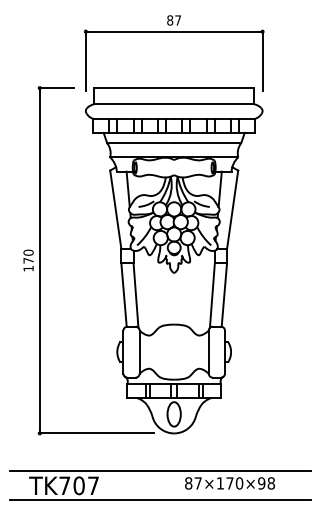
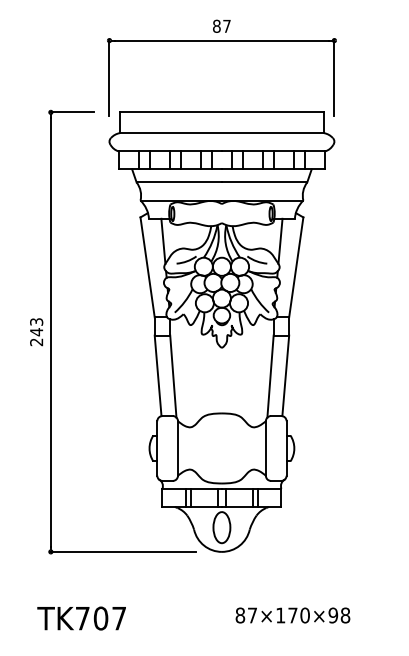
text: (28, 261) -> (36, 332), 170 -> 243
line: (160, 471) -> (204, 600), removed
line: (160, 499) -> (204, 636), removed

